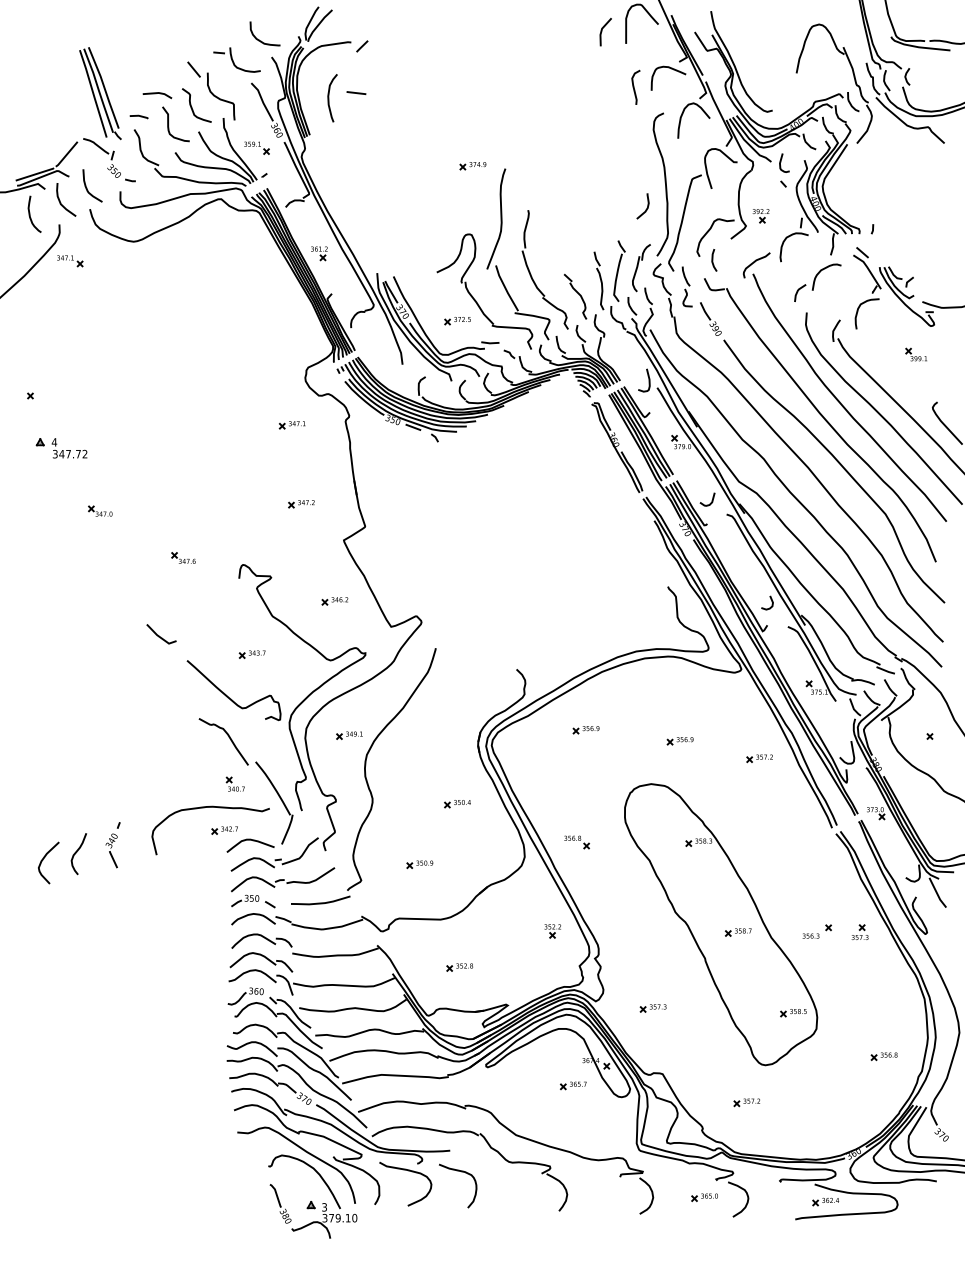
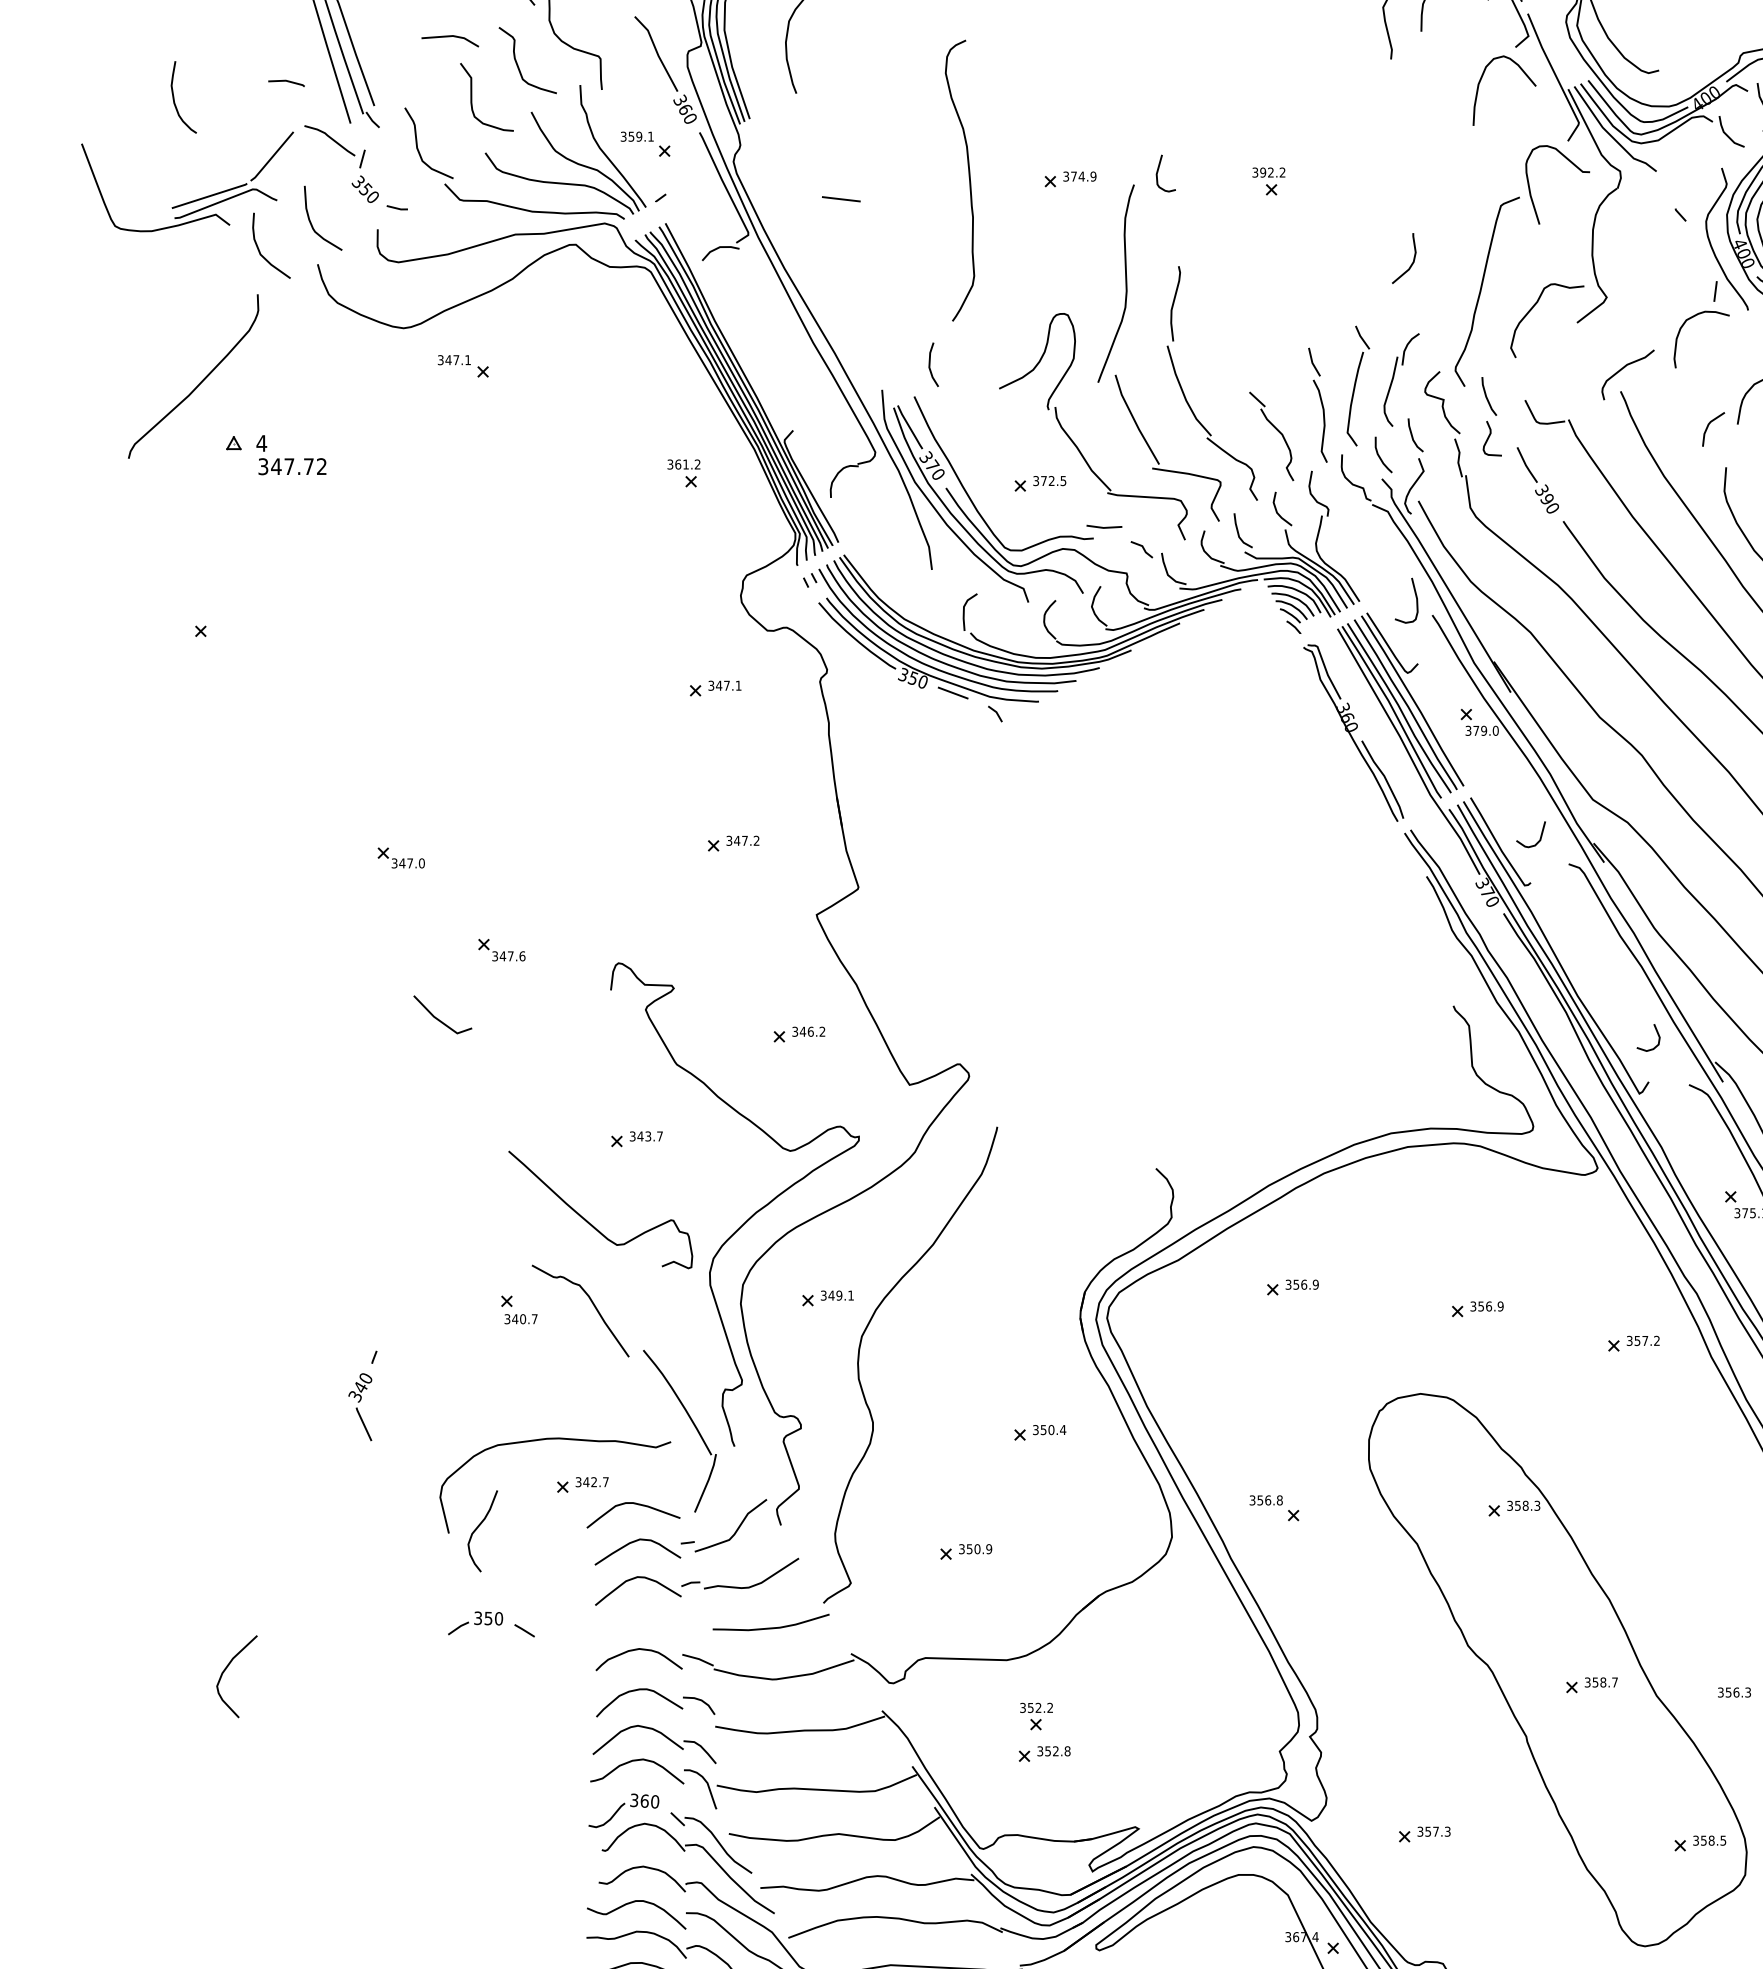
line: (356, 92) -> (841, 198), moved
line: (138, 116) -> (285, 82), moved
curve: (781, 162) -> (1159, 172), moved
curve: (664, 182) -> (967, 176), moved
curve: (30, 213) -> (175, 95), moved
part: (760, 216) -> (1267, 182), moved
part: (319, 253) -> (684, 473), moved
line: (713, 260) -> (931, 365), moved
part: (70, 261) -> (464, 367), moved
part: (61, 448) -> (275, 455), moved
part: (100, 510) -> (401, 856), moved
line: (159, 635) -> (438, 1017), moved
part: (234, 783) -> (517, 1308), moved
part: (112, 845) -> (362, 1396), moved
curve: (77, 852) -> (479, 1528), moved
curve: (43, 860) -> (226, 1671), moved
part: (253, 901) -> (491, 1624), moved
part: (552, 931) -> (1035, 1716), moved

